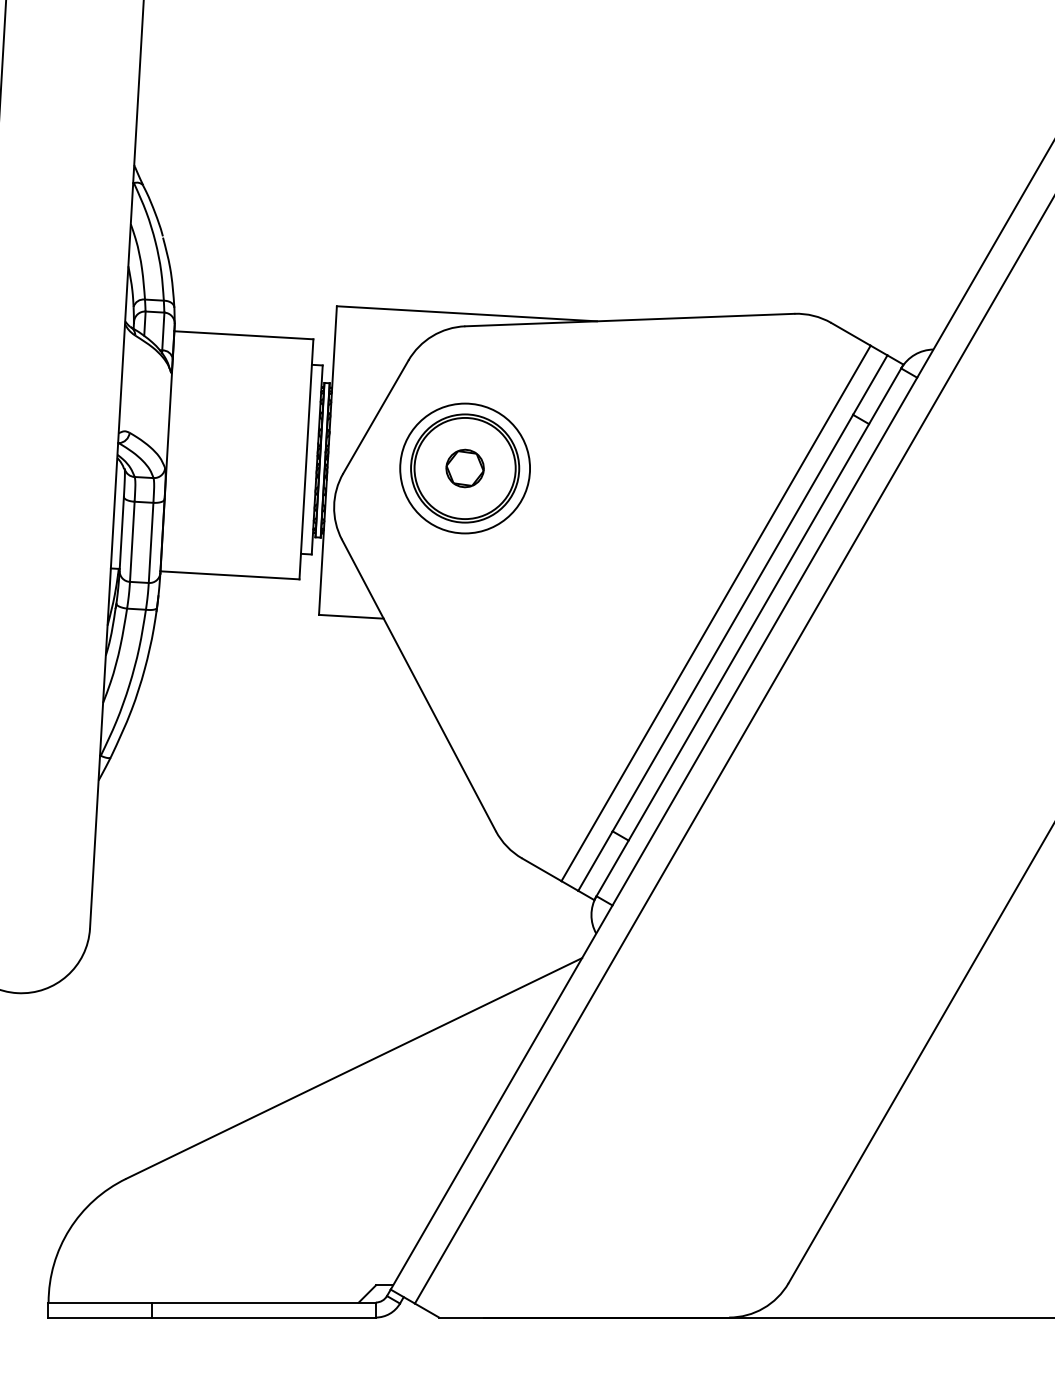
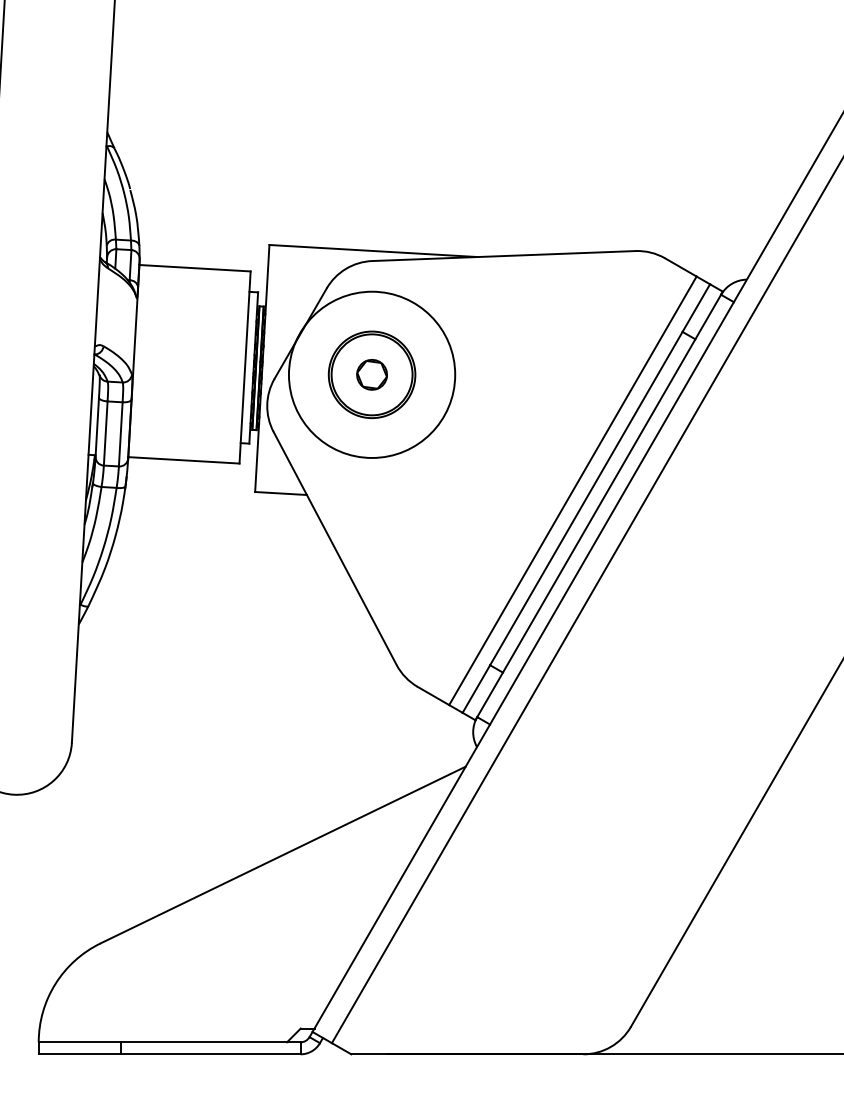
circle: (465, 468) -> (372, 374), size x1.6

